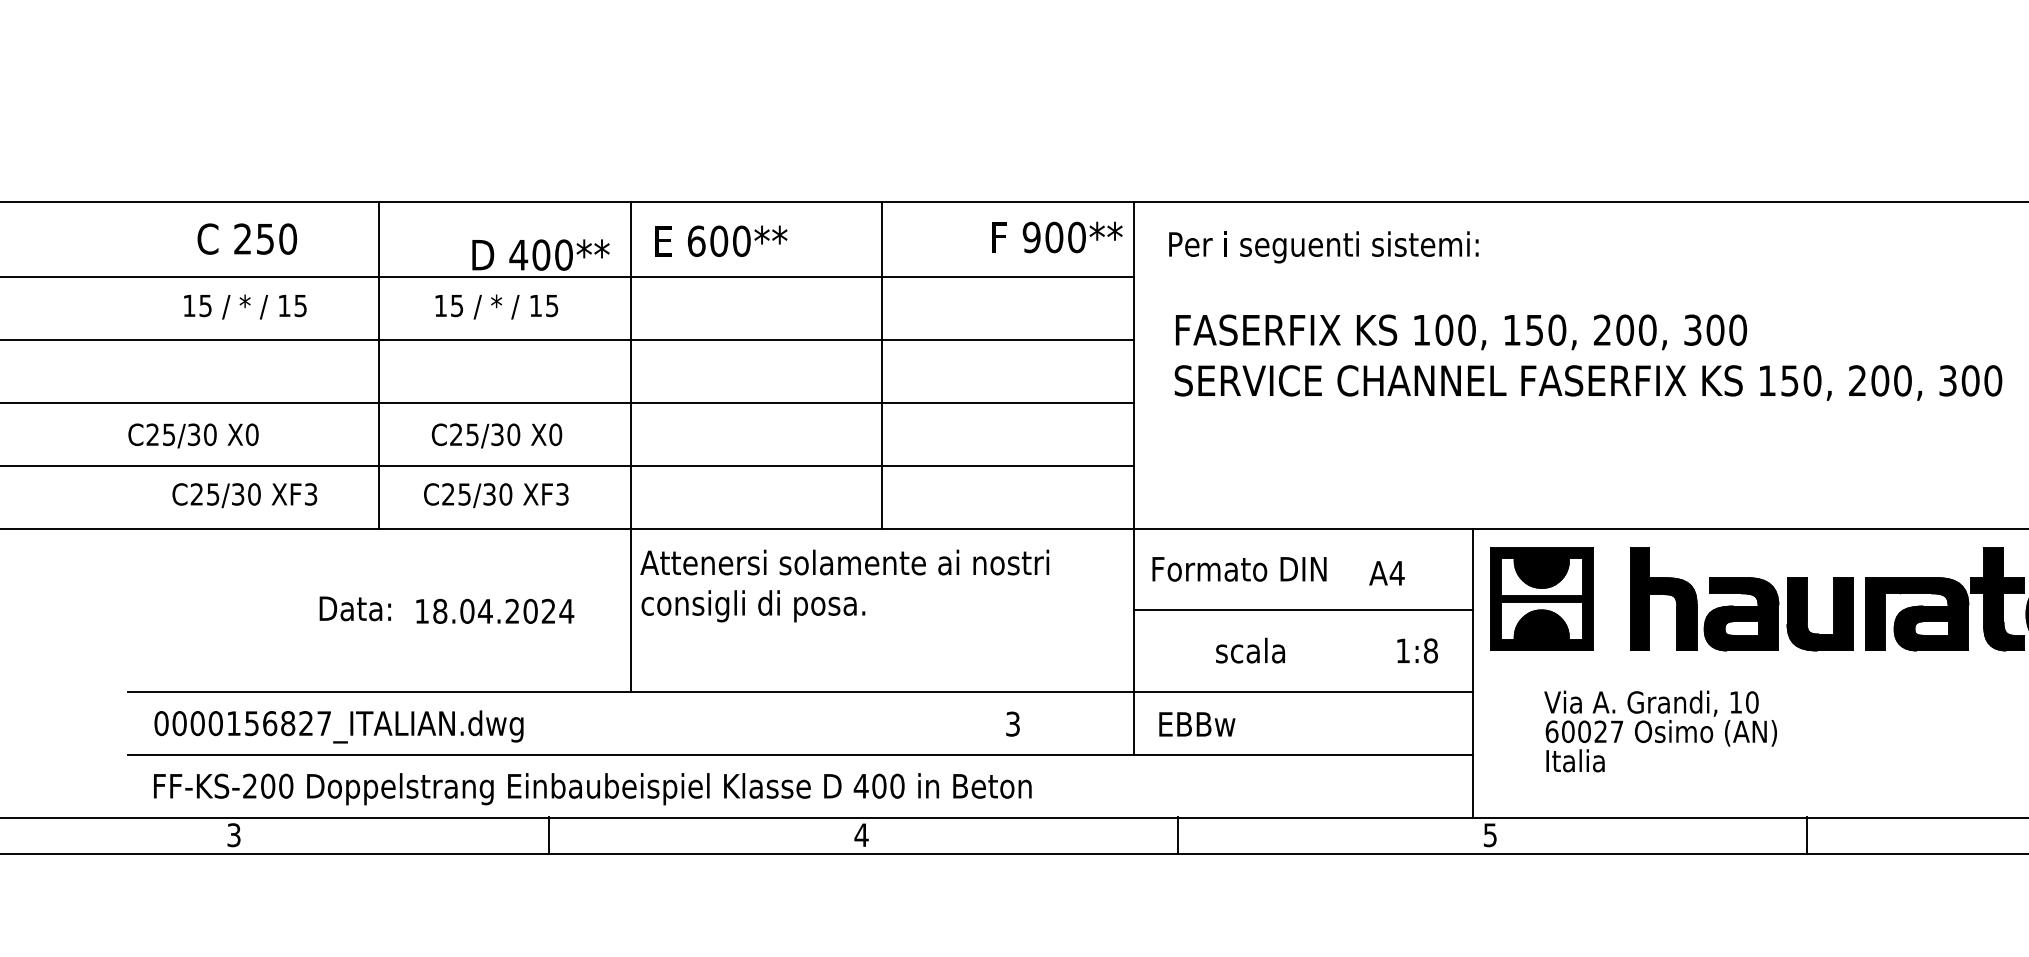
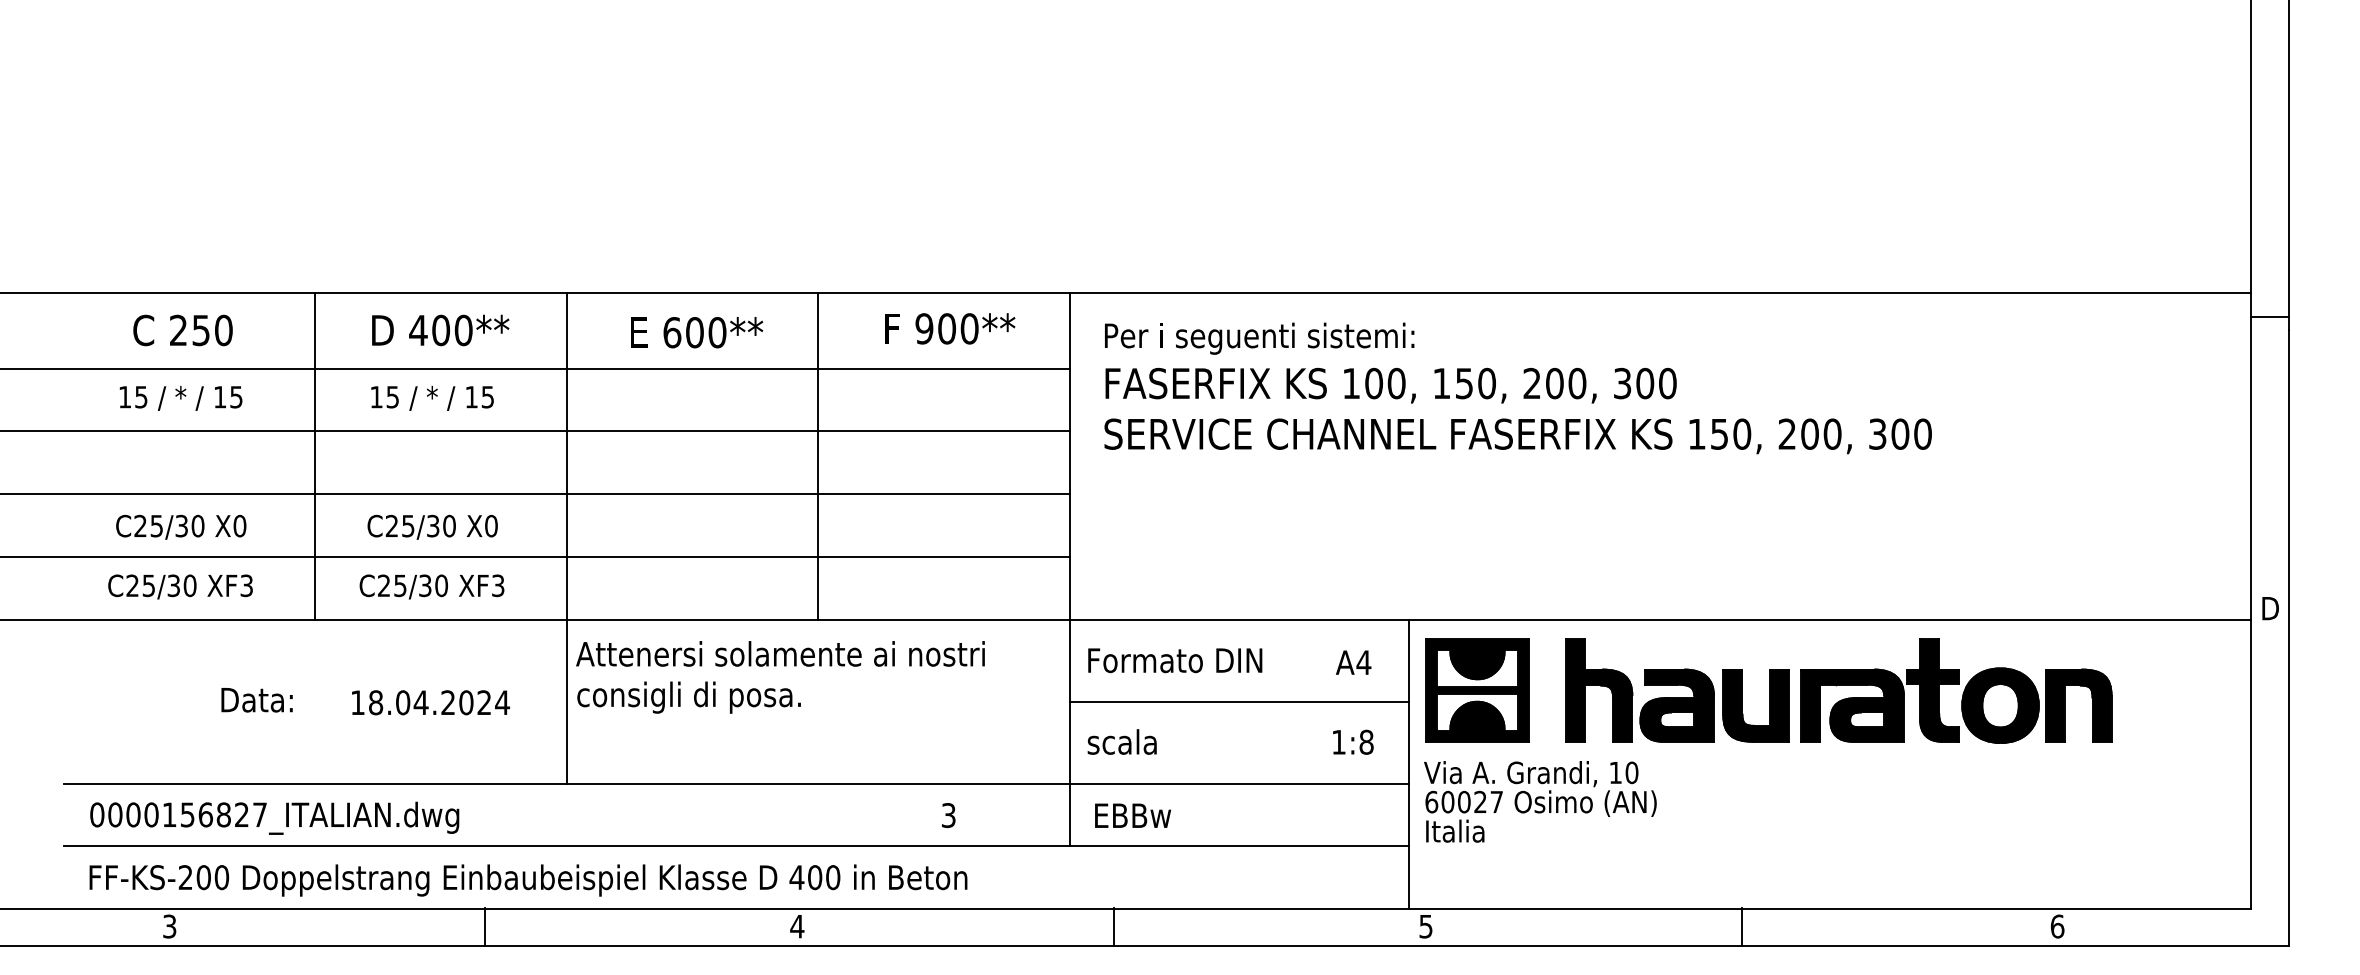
text: (1057, 237) -> (950, 328), moved
text: (721, 241) -> (697, 332), moved
text: (540, 255) -> (440, 330), moved
text: (1587, 357) -> (1517, 410), moved
text: (193, 435) -> (181, 526), moved
text: (1386, 573) -> (1353, 662), moved
text: (354, 609) -> (256, 700), moved
text: (1249, 650) -> (1121, 741), moved
text: (1660, 731) -> (1540, 801), moved

